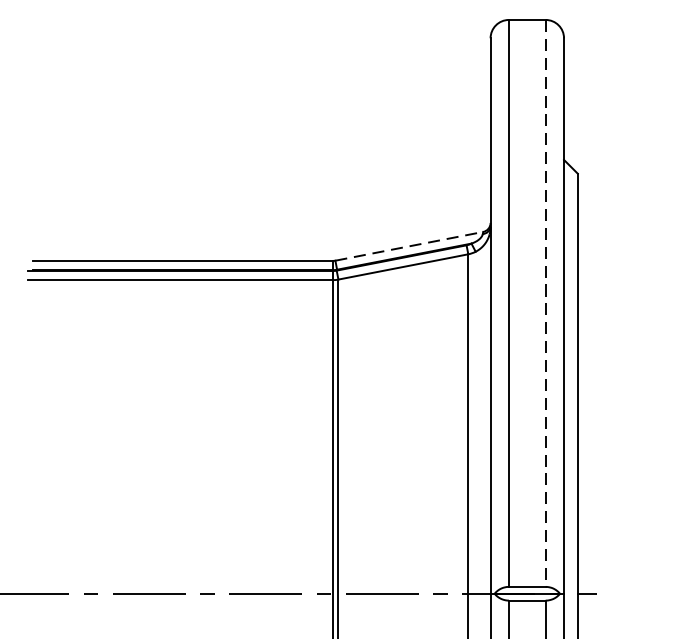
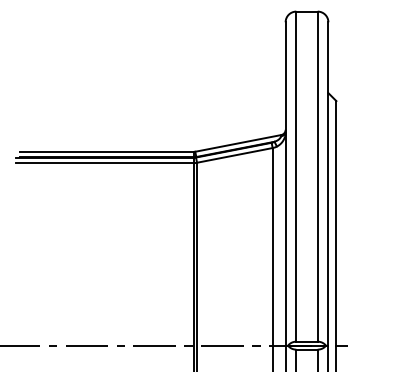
line: (409, 246) -> (238, 143), dashed -> solid
line: (545, 304) -> (317, 177), dashed -> solid

